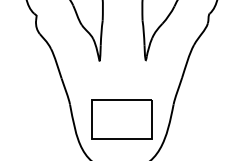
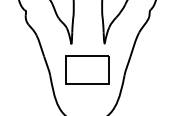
part: (121, 119) -> (87, 70), moved

